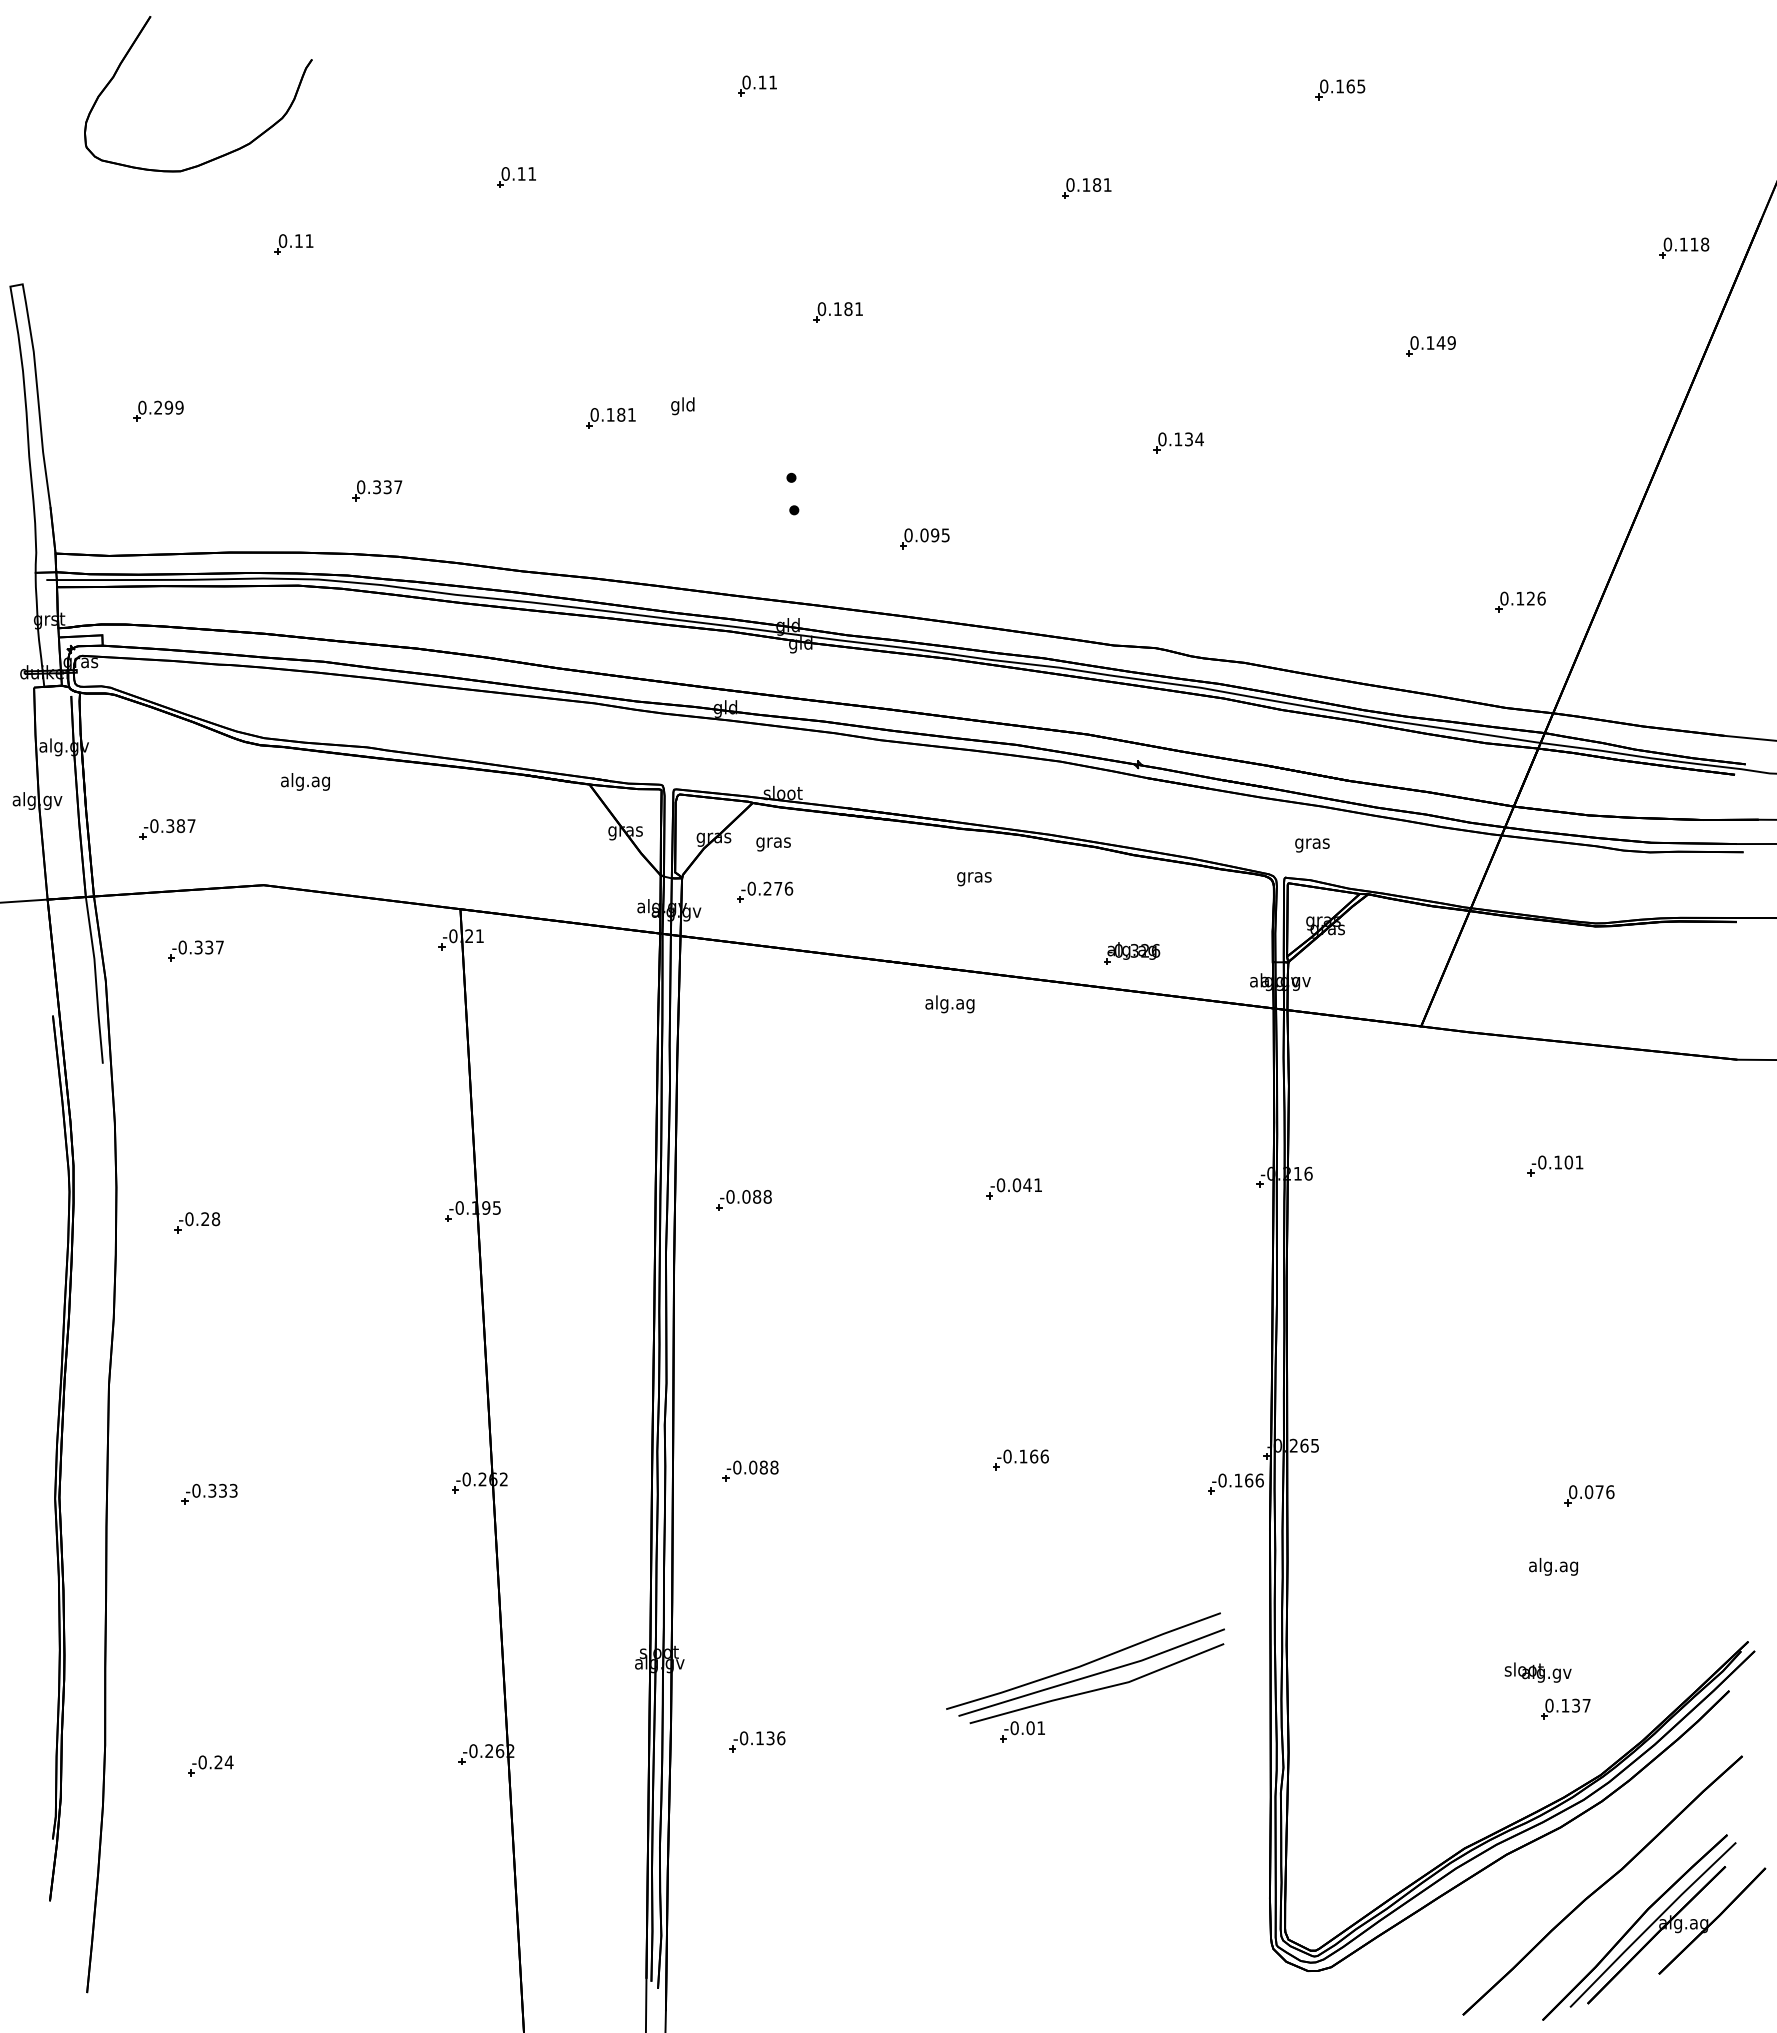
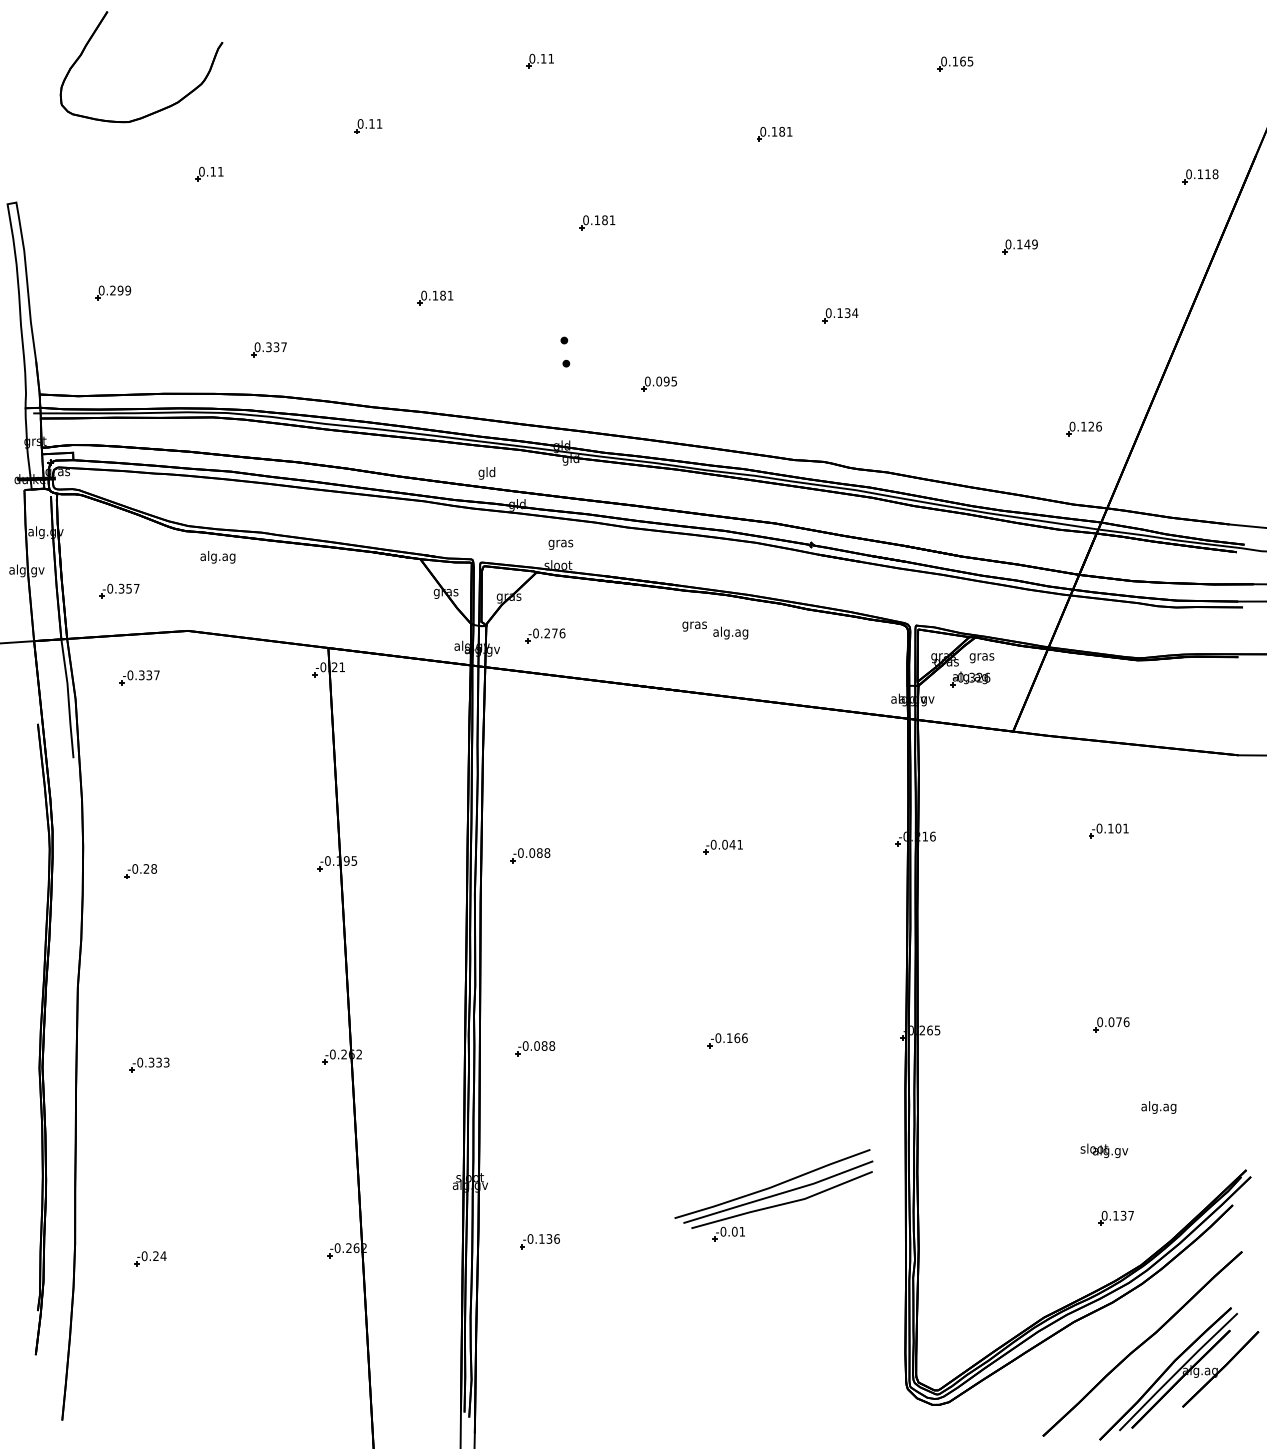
text: (682, 406) -> (486, 473), moved
text: (180, 825) -> (128, 588), -0.387 -> -0.357
text: (773, 844) -> (560, 544), moved
text: (1312, 845) -> (982, 658), moved
part: (1132, 953) -> (970, 679), moved
text: (949, 1004) -> (730, 633), moved
part: (1235, 1483) -> (880, 1057), removed
part: (1589, 1495) -> (1111, 1024), moved
text: (1553, 1566) -> (1158, 1107), moved
text: (1537, 1672) -> (1103, 1150), moved

